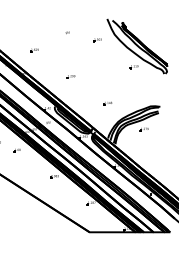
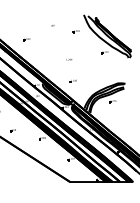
part: (70, 76) -> (68, 59), moved
part: (107, 103) -> (73, 81), moved
part: (16, 150) -> (12, 130), moved

